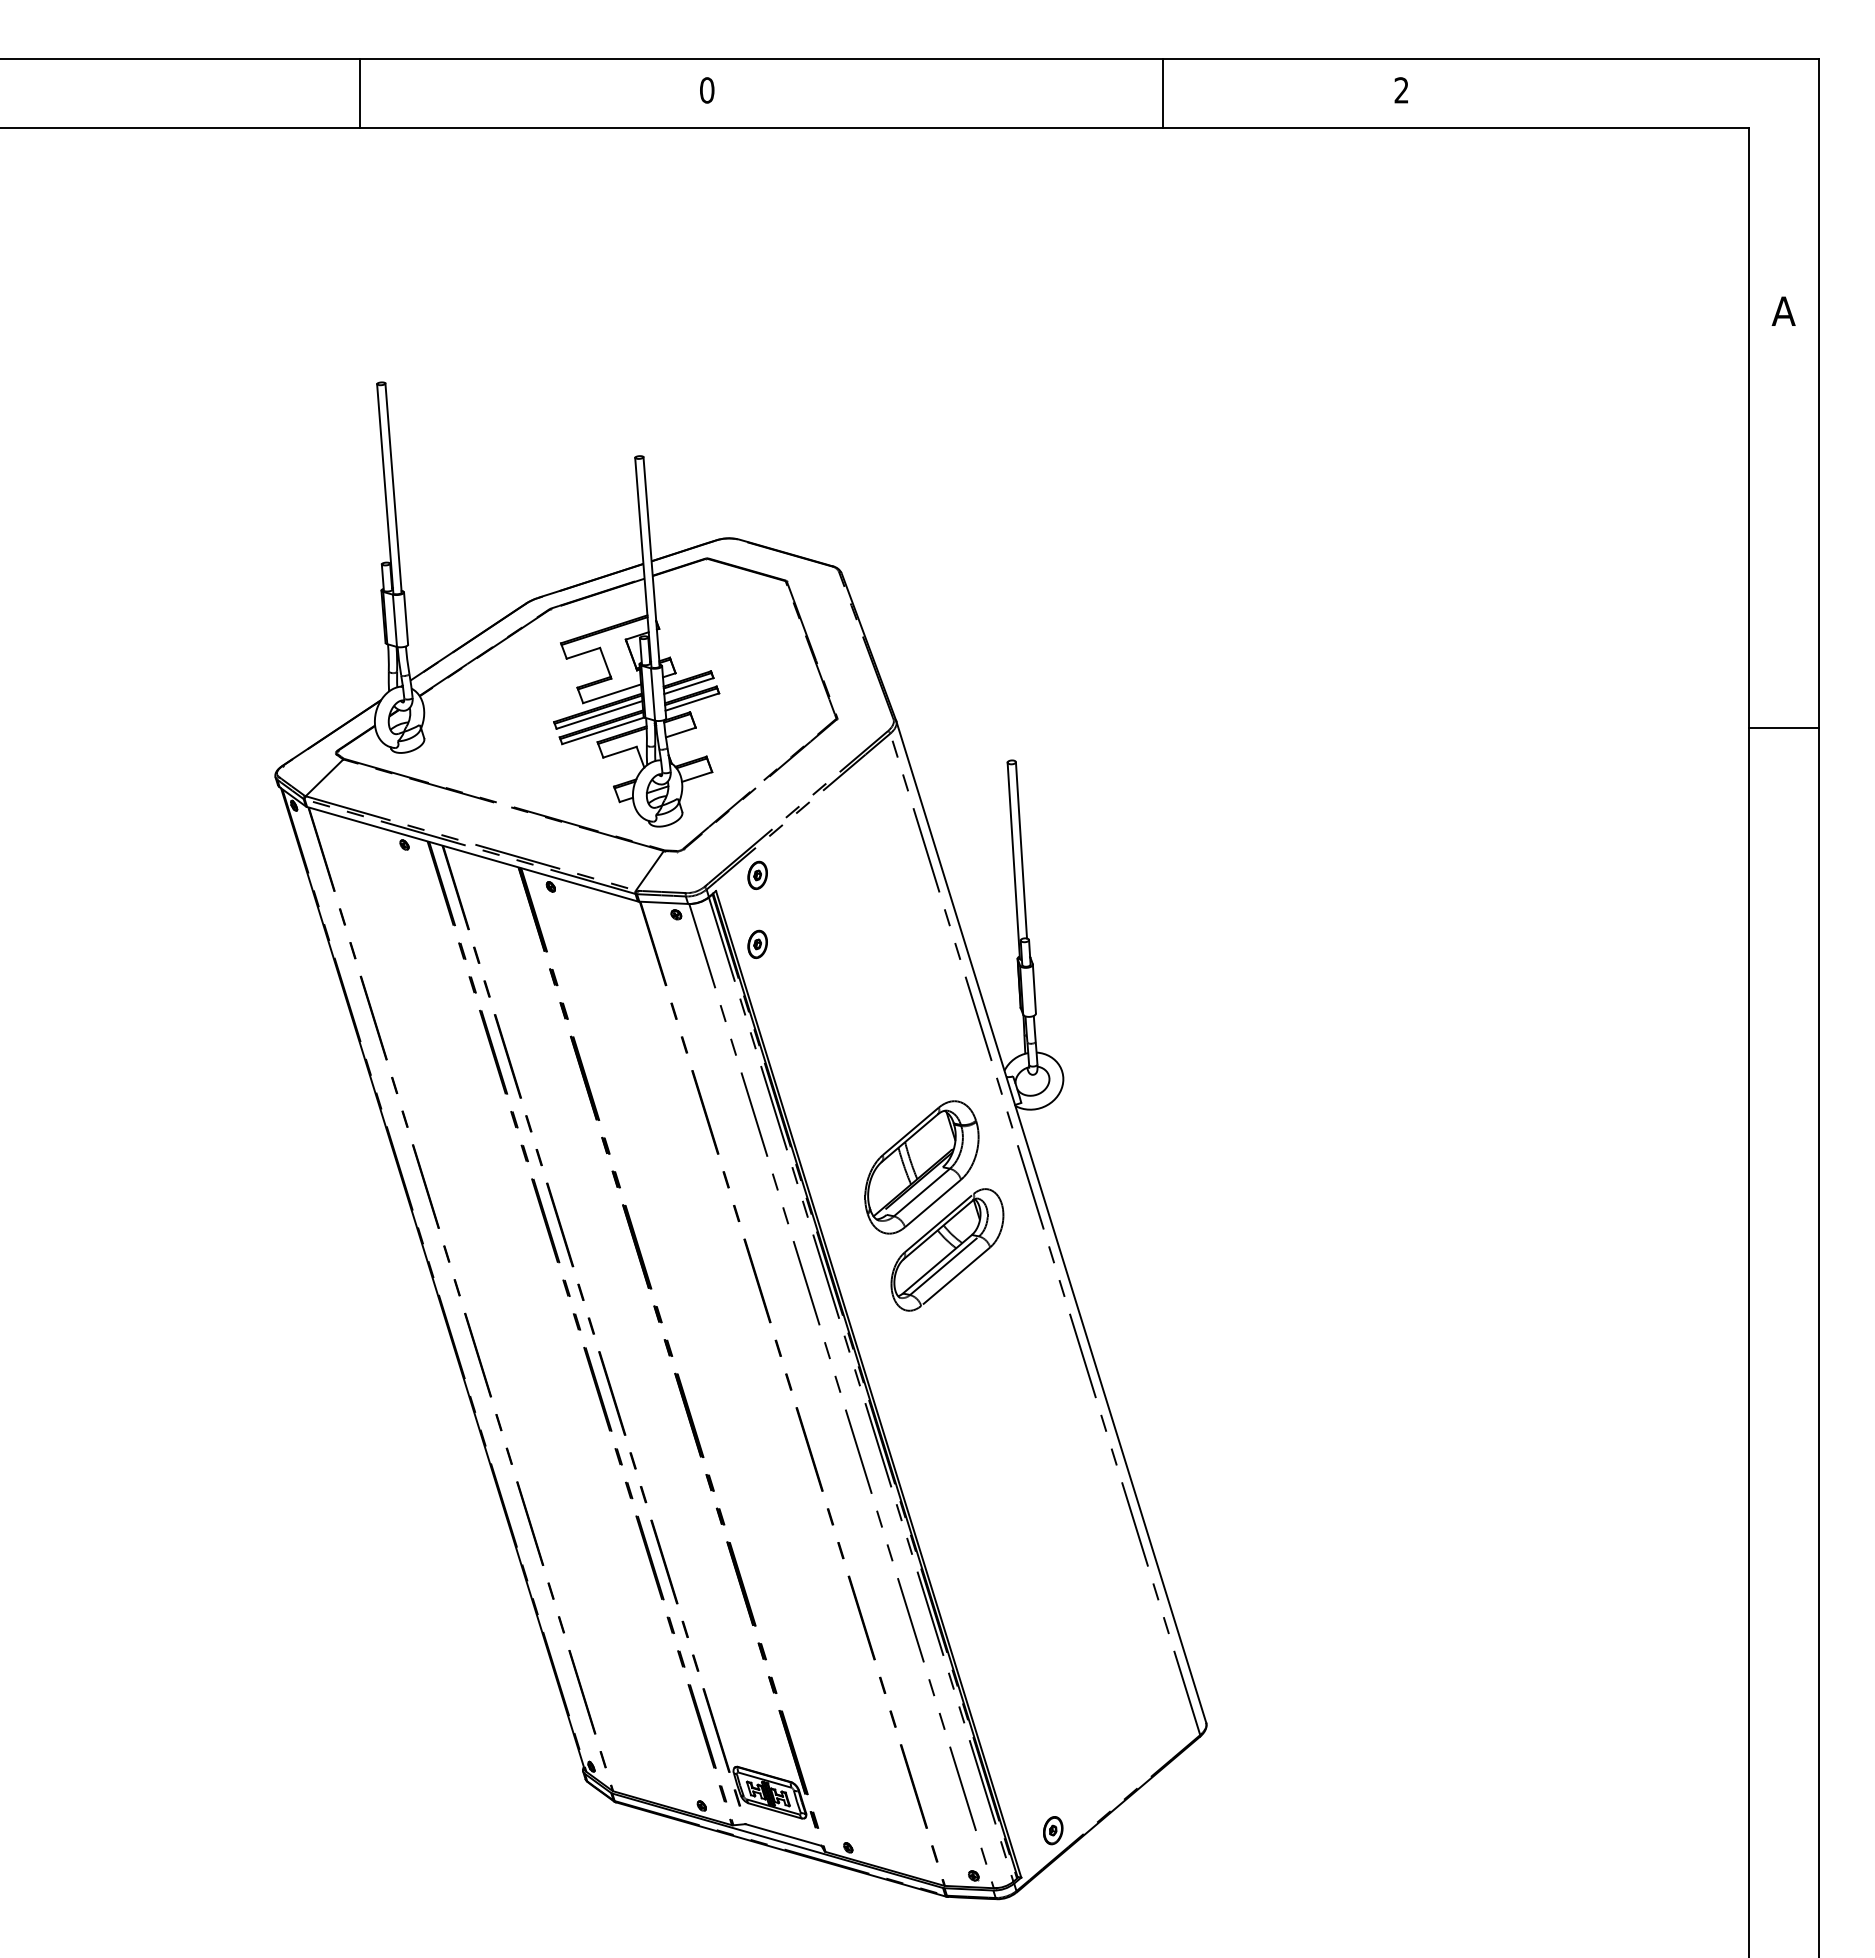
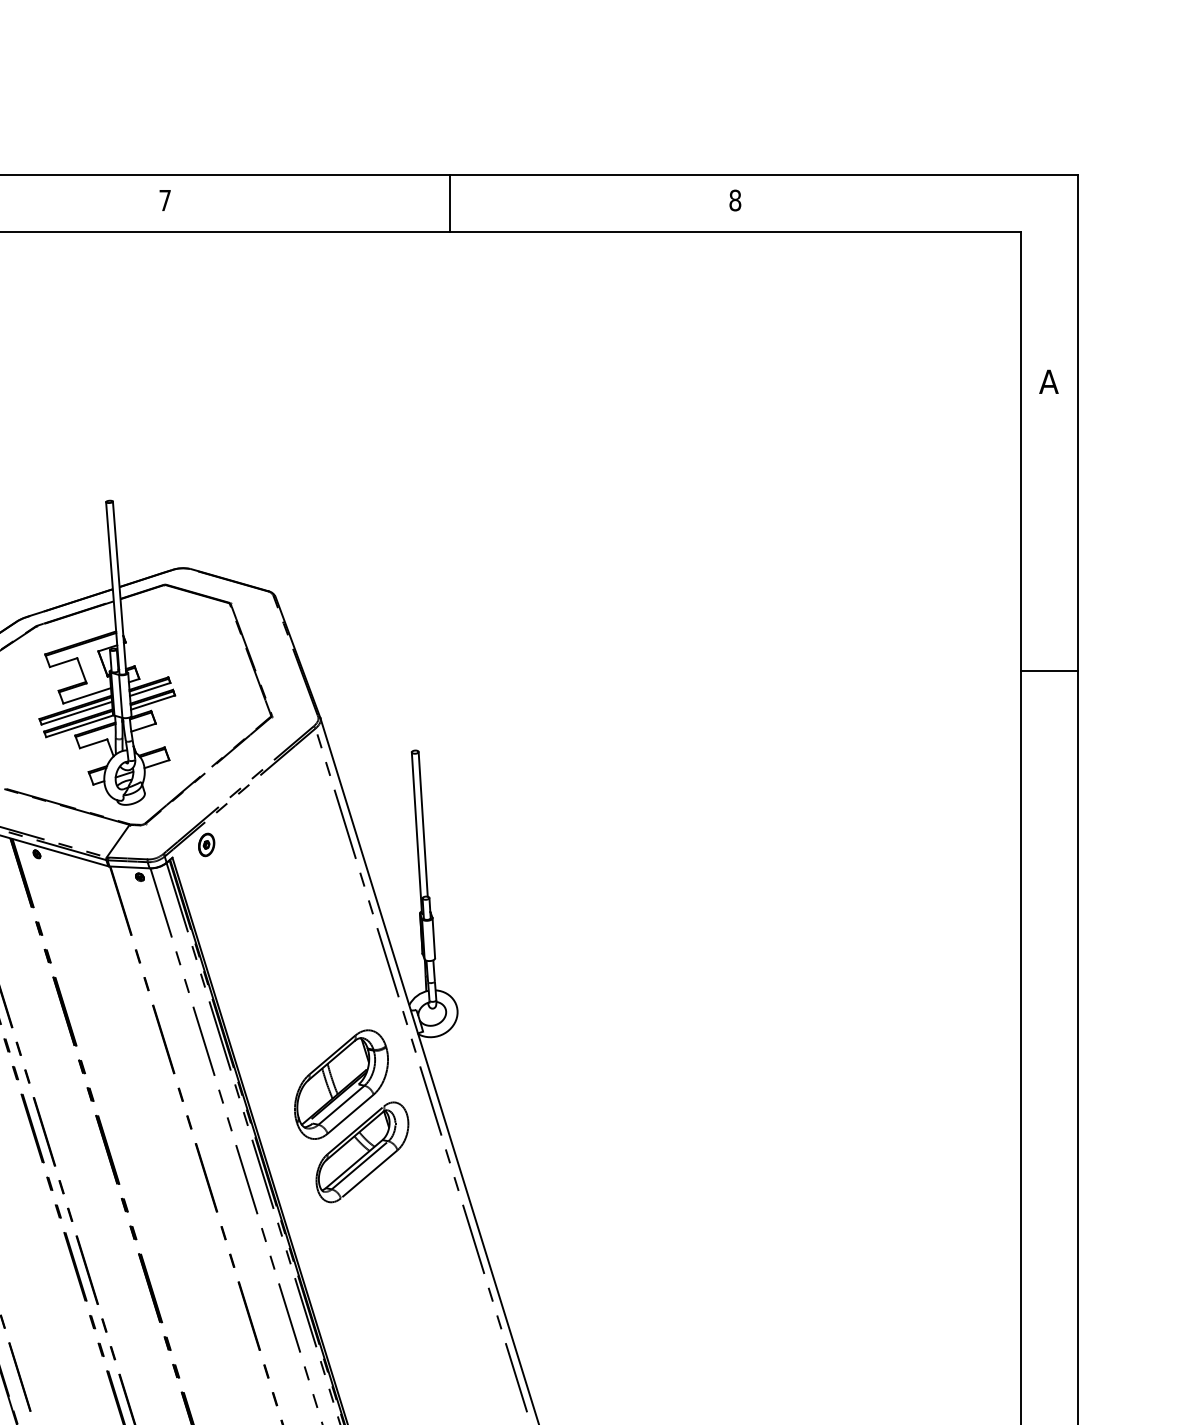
text: (707, 90) -> (165, 200), 0 -> 7
text: (1401, 90) -> (735, 200), 2 -> 8
line: (1162, 93) -> (450, 203), moved
line: (1783, 728) -> (1048, 670), moved
part: (757, 943) -> (206, 900), removed

